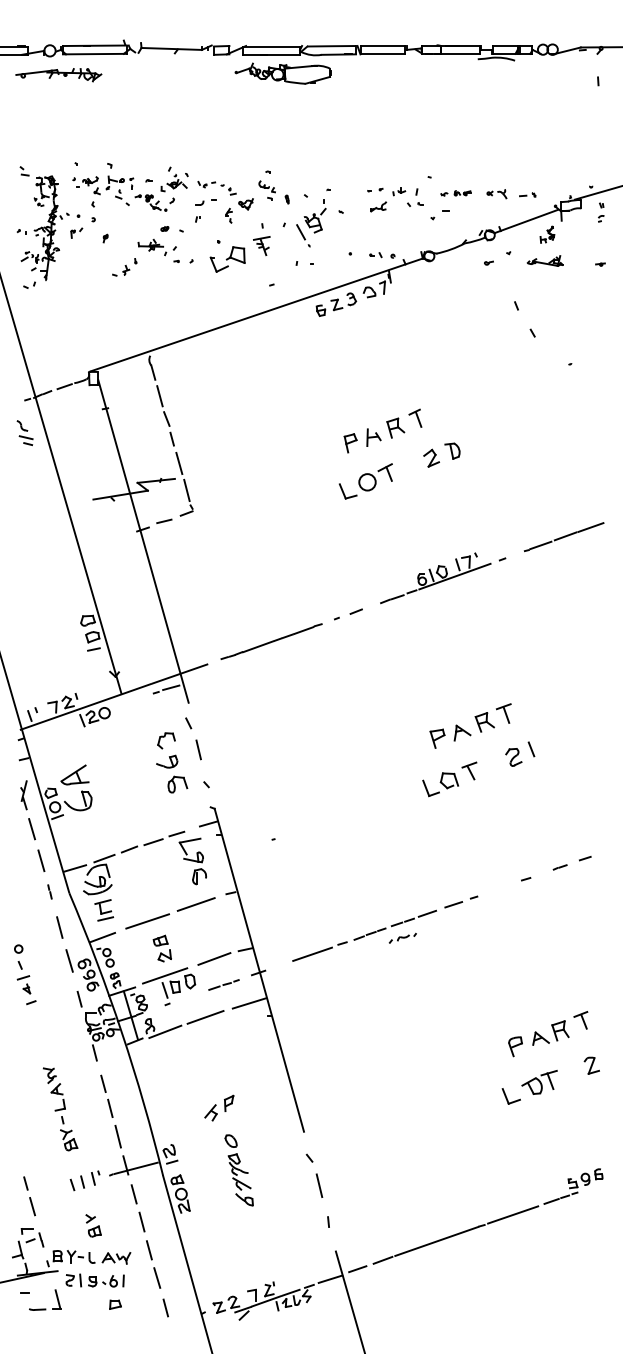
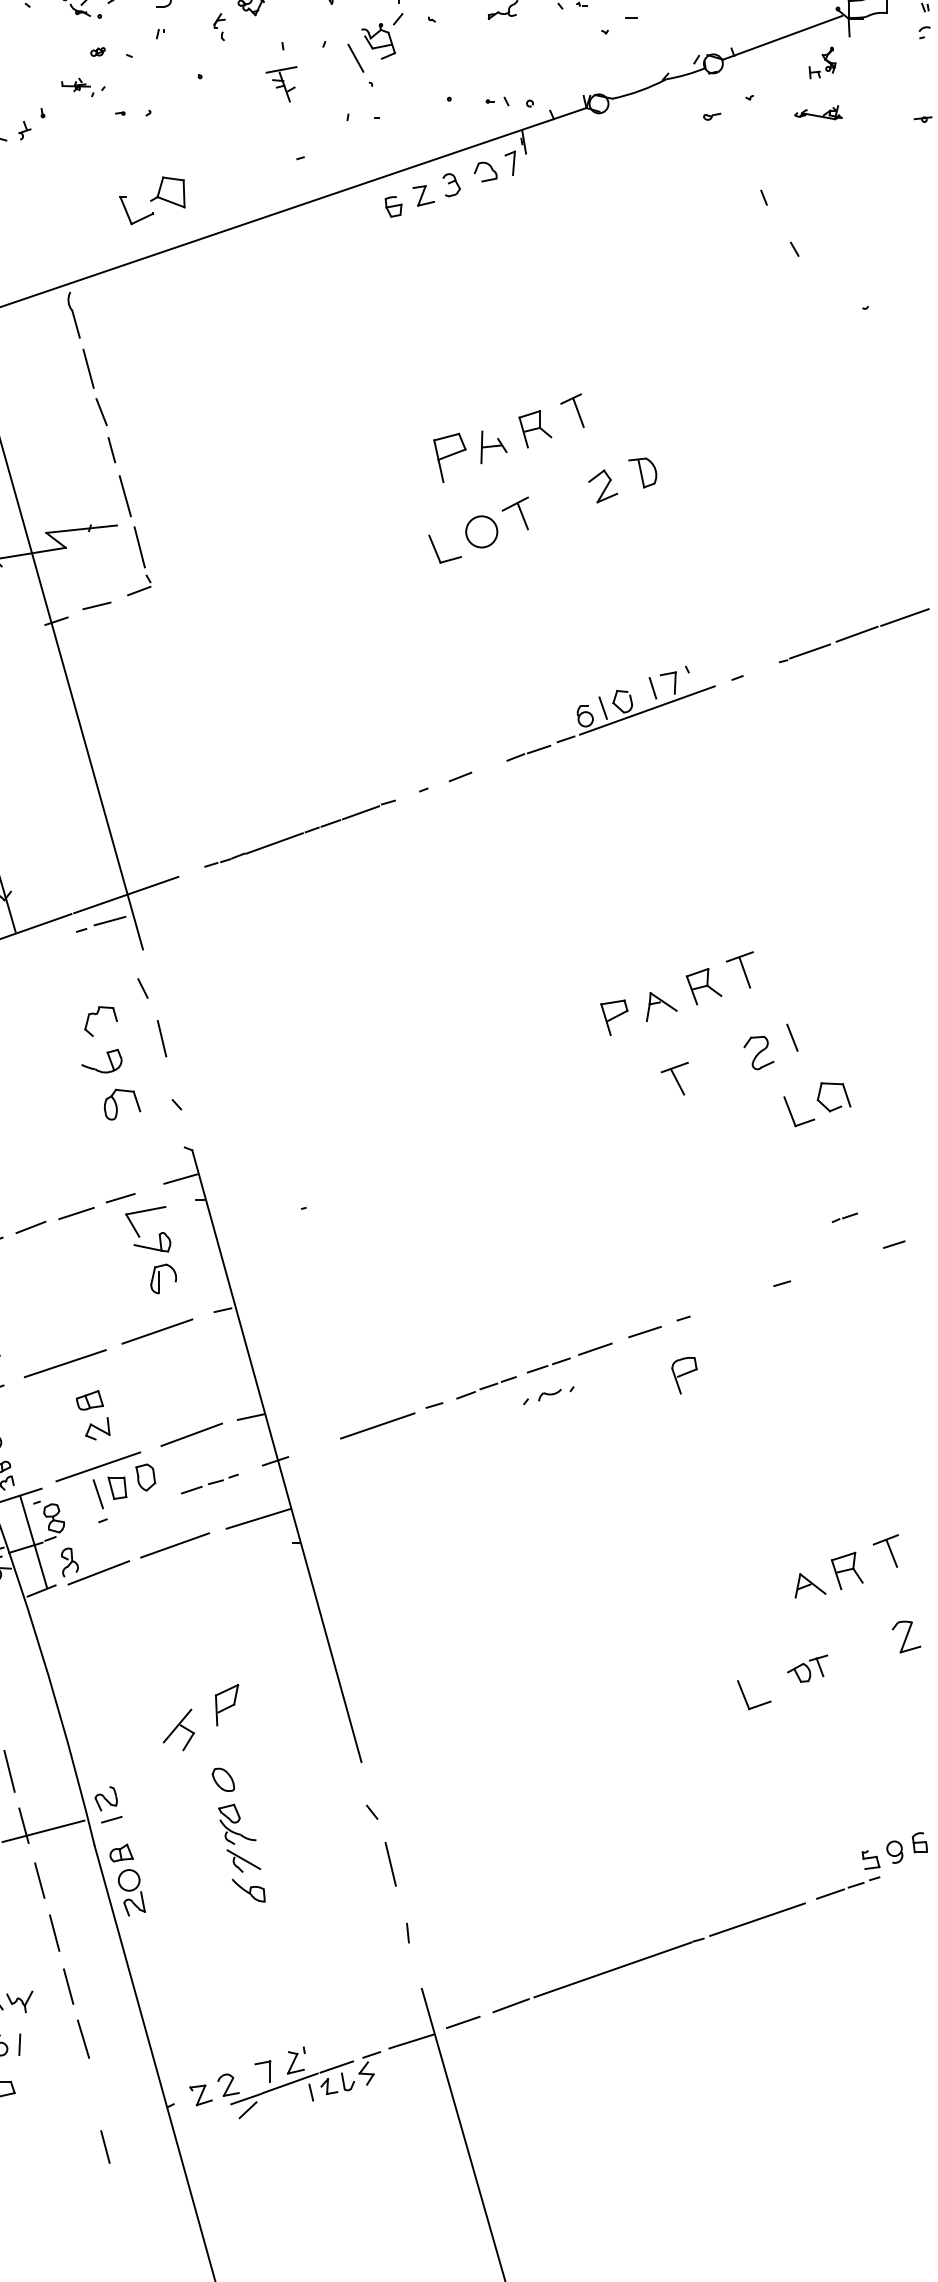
part: (156, 247) -> (82, 87), size x0.6
part: (227, 259) -> (152, 200), moved
part: (544, 260) -> (817, 111), size x0.7
part: (350, 443) -> (449, 458), size x1.4
part: (440, 784) -> (817, 1104), moved
line: (559, 867) -> (843, 1217), moved
part: (515, 1046) -> (684, 1375), moved
part: (539, 1082) -> (807, 1668), size x0.6
part: (219, 1107) -> (201, 1716), size x1.4
line: (165, 1307) -> (104, 2146), moved

